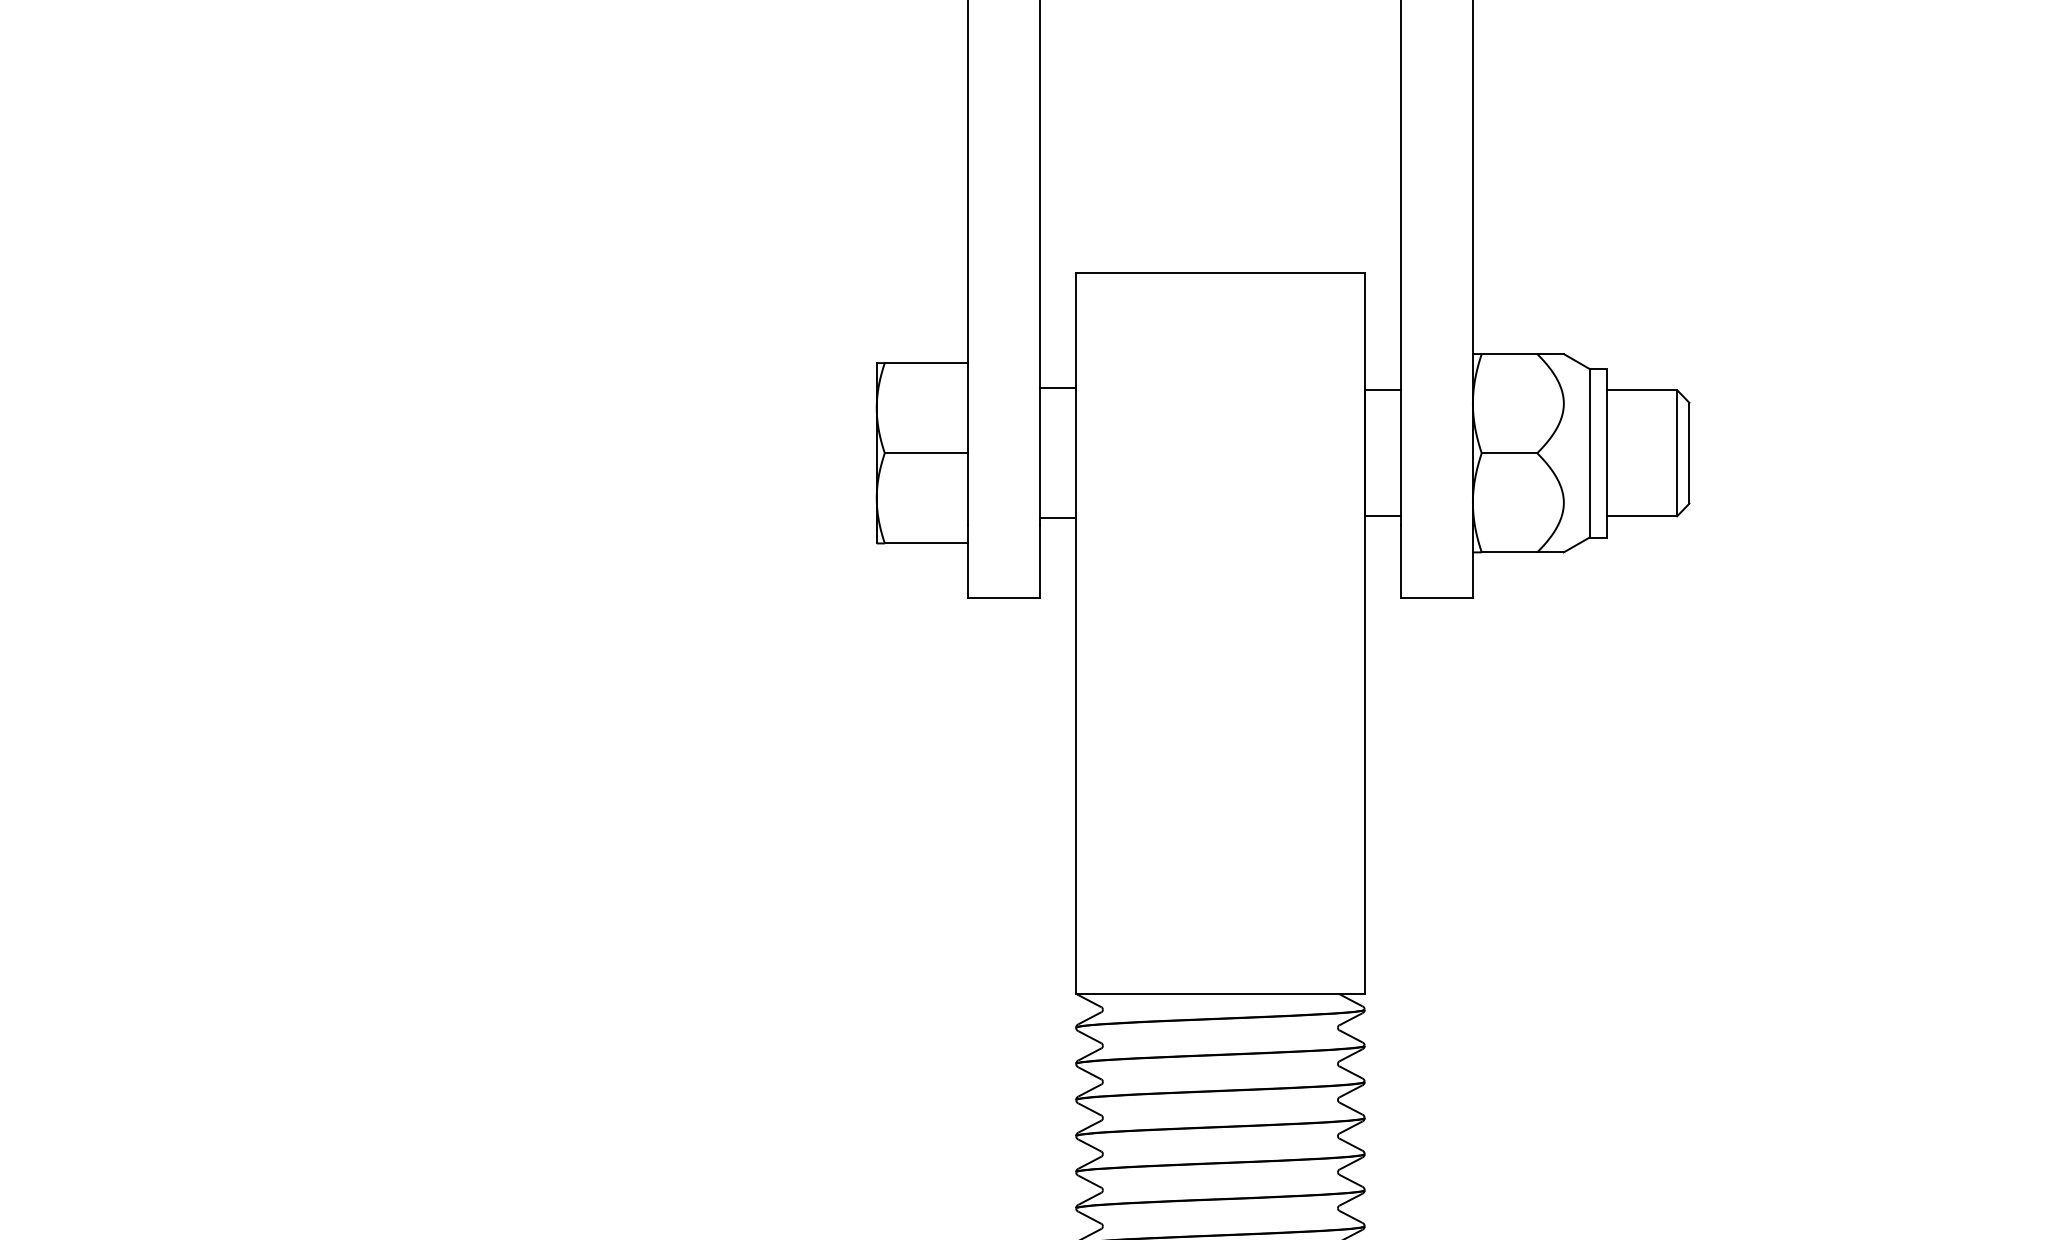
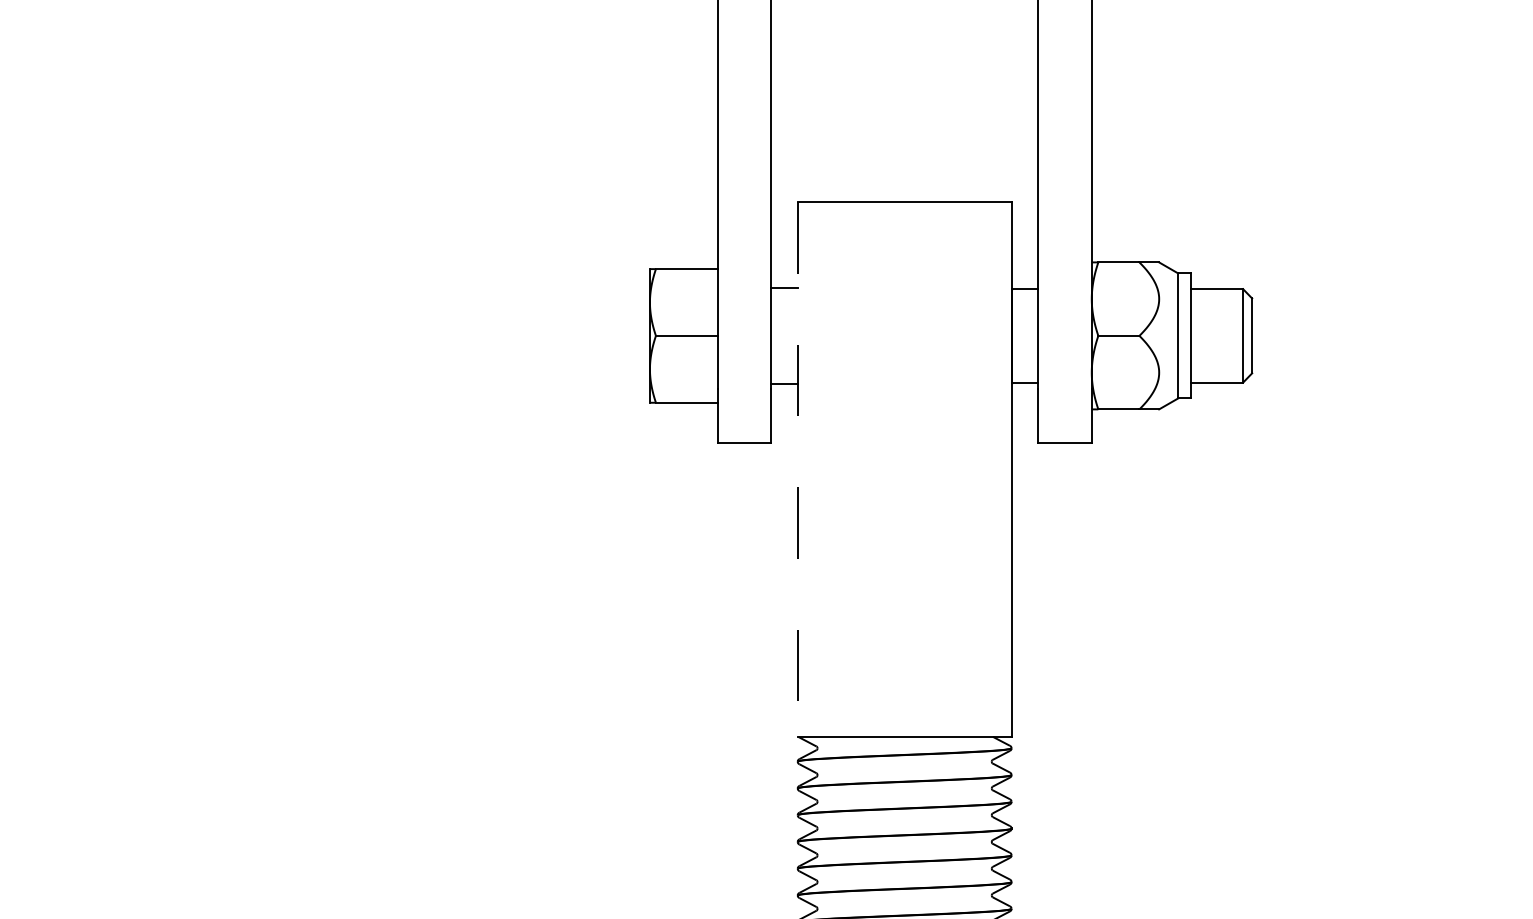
line: (1076, 633) -> (797, 469), solid -> dashed

